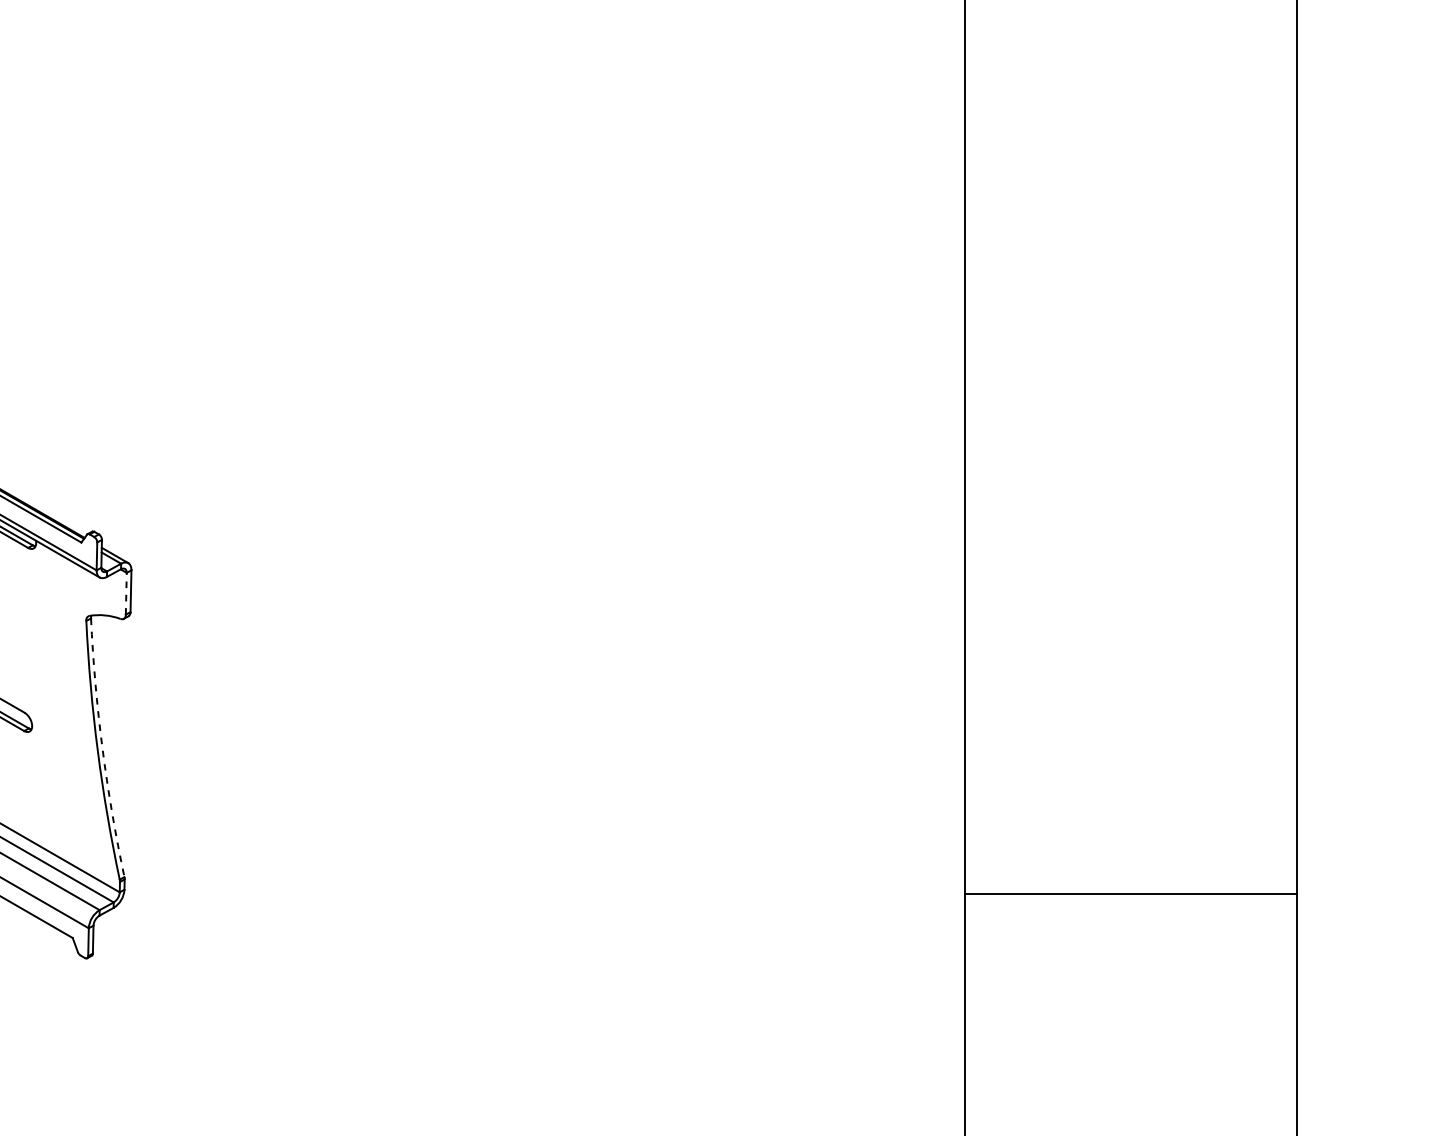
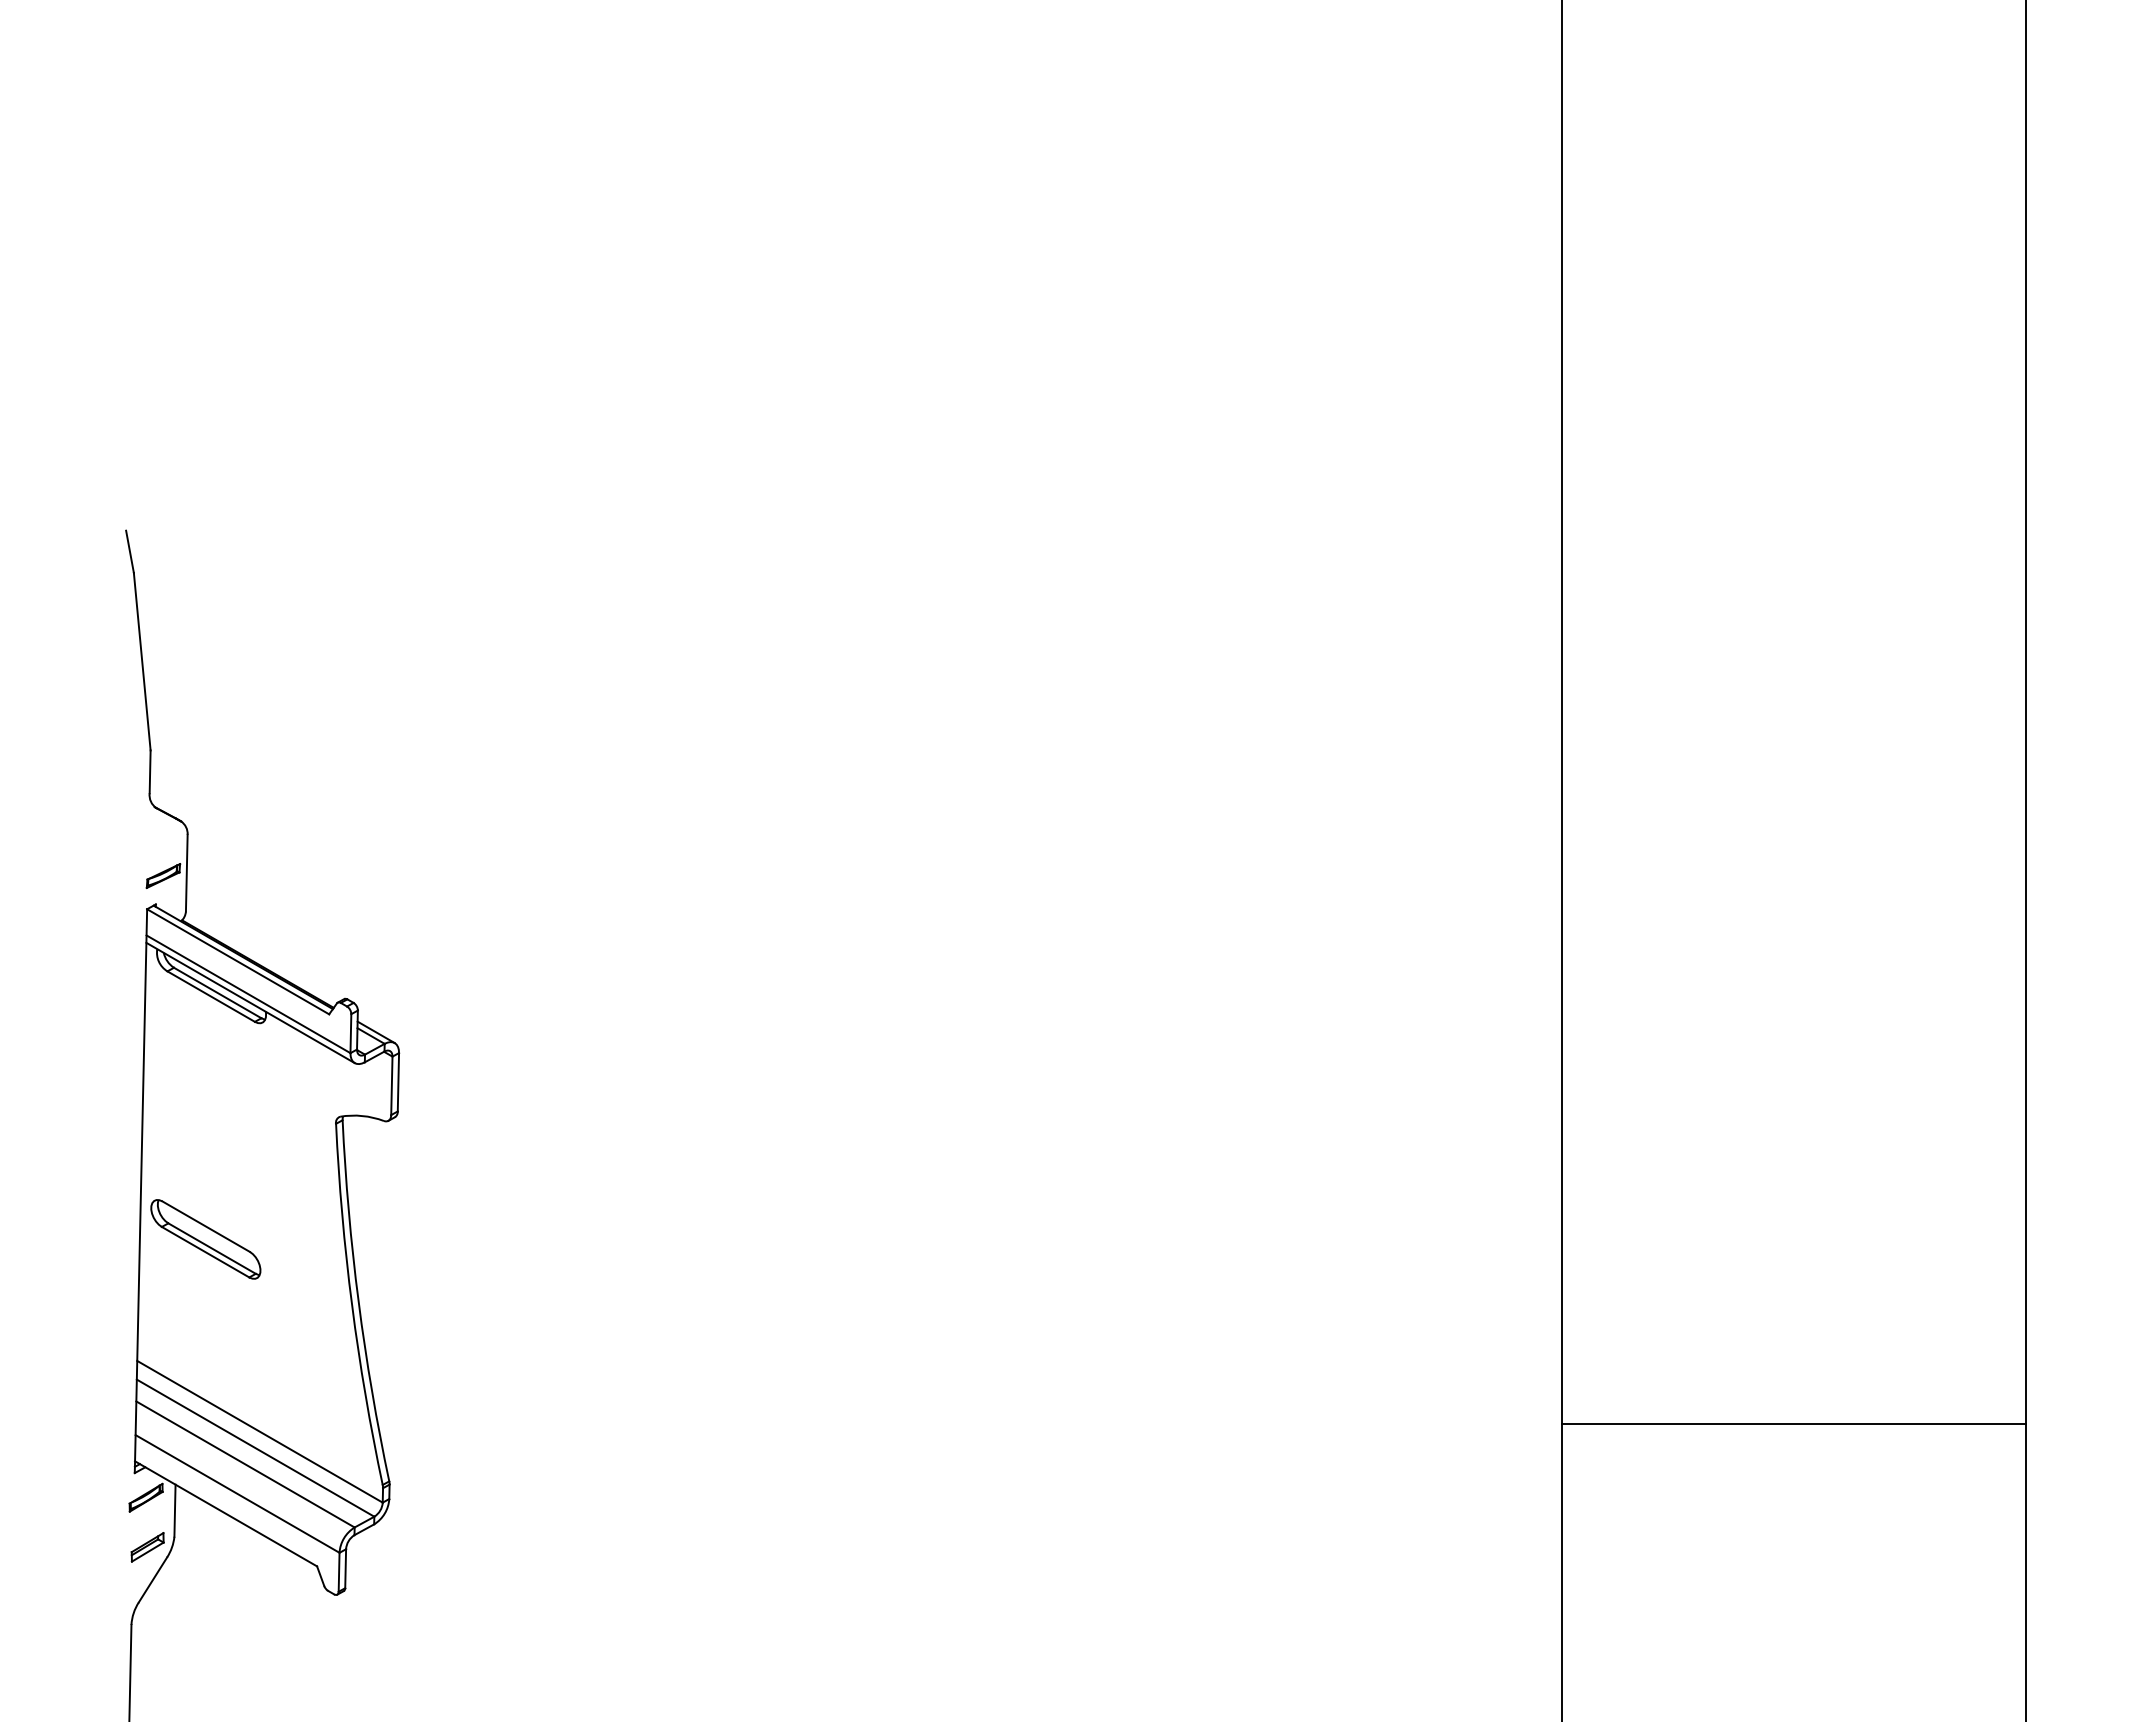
line: (126, 593) -> (391, 1085), dashed -> solid
arc: (102, 748) -> (358, 1301), dashed -> solid
line: (1131, 894) -> (1794, 1424), moved

